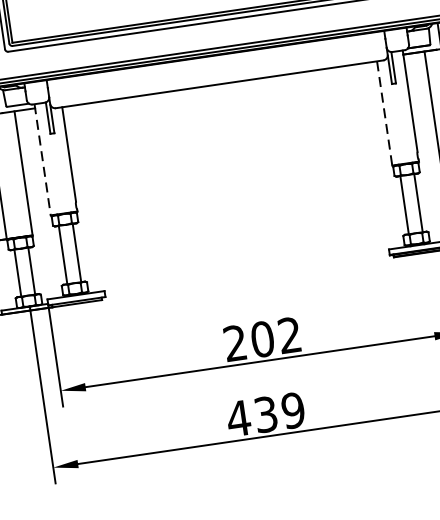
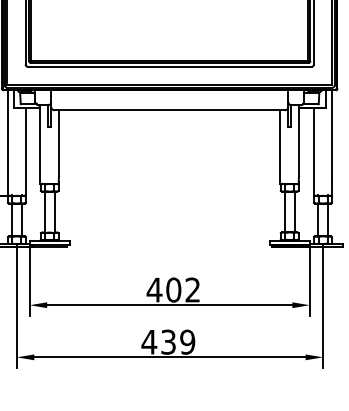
line: (384, 112) -> (280, 146), dashed -> solid
line: (42, 159) -> (40, 144), dashed -> solid
text: (235, 342) -> (154, 289), 202 -> 402

